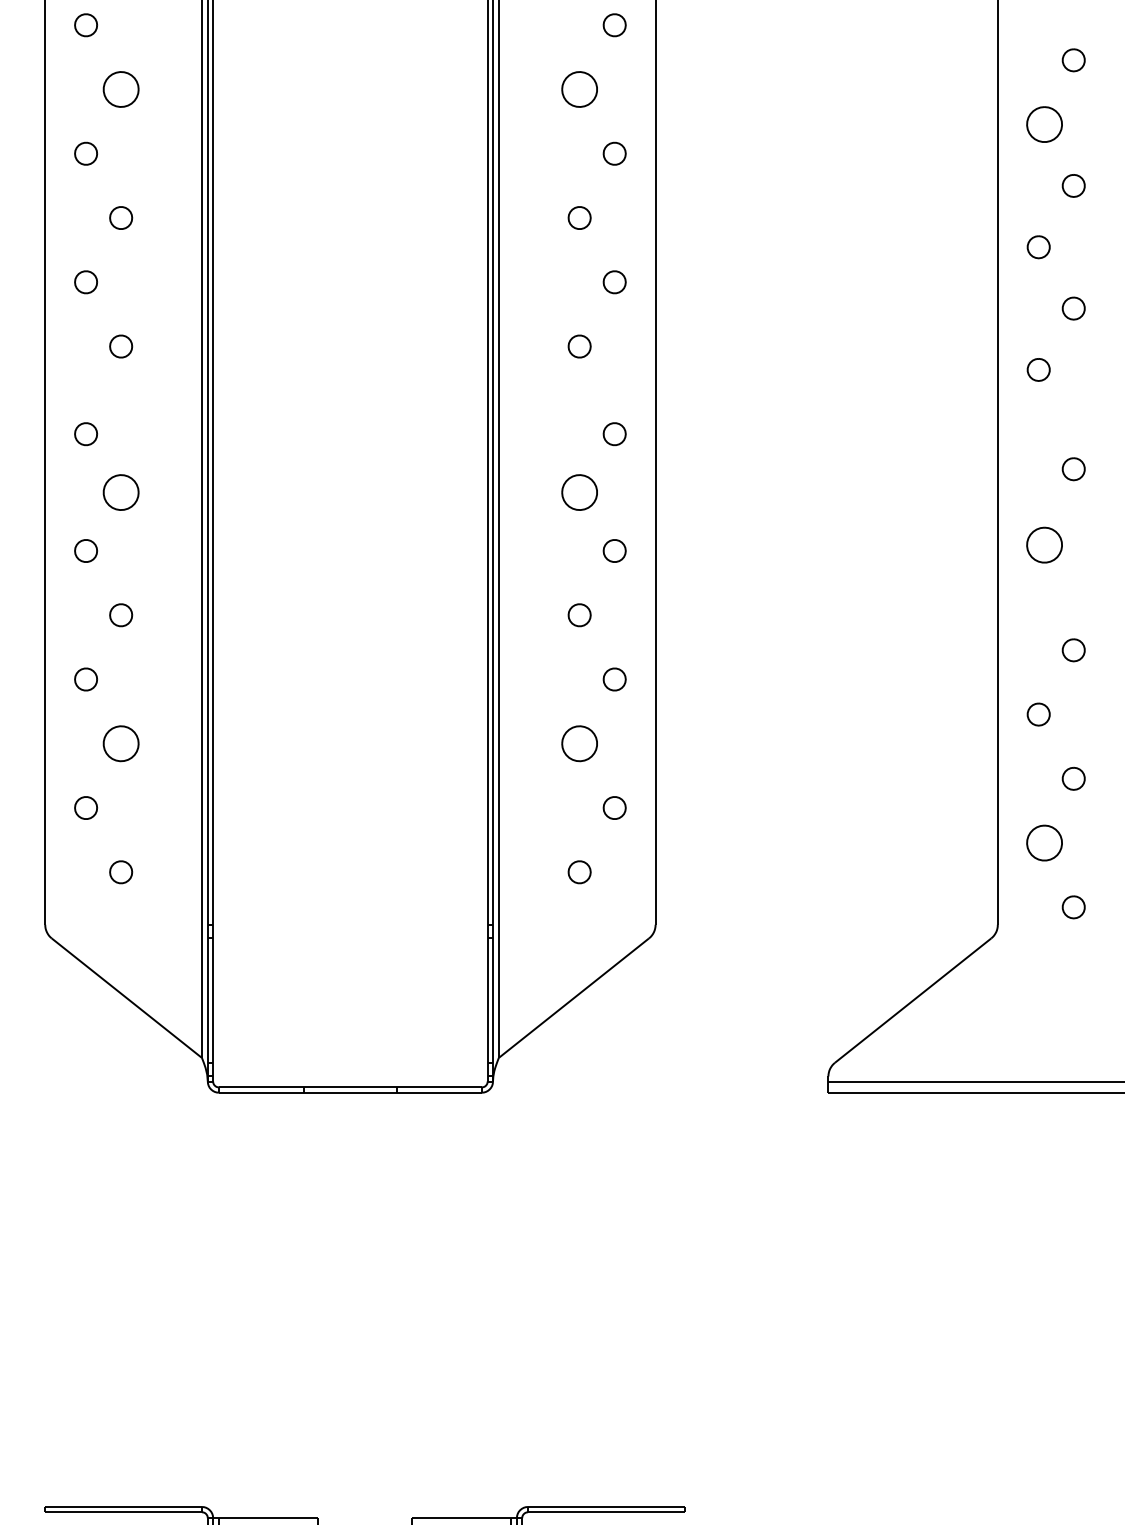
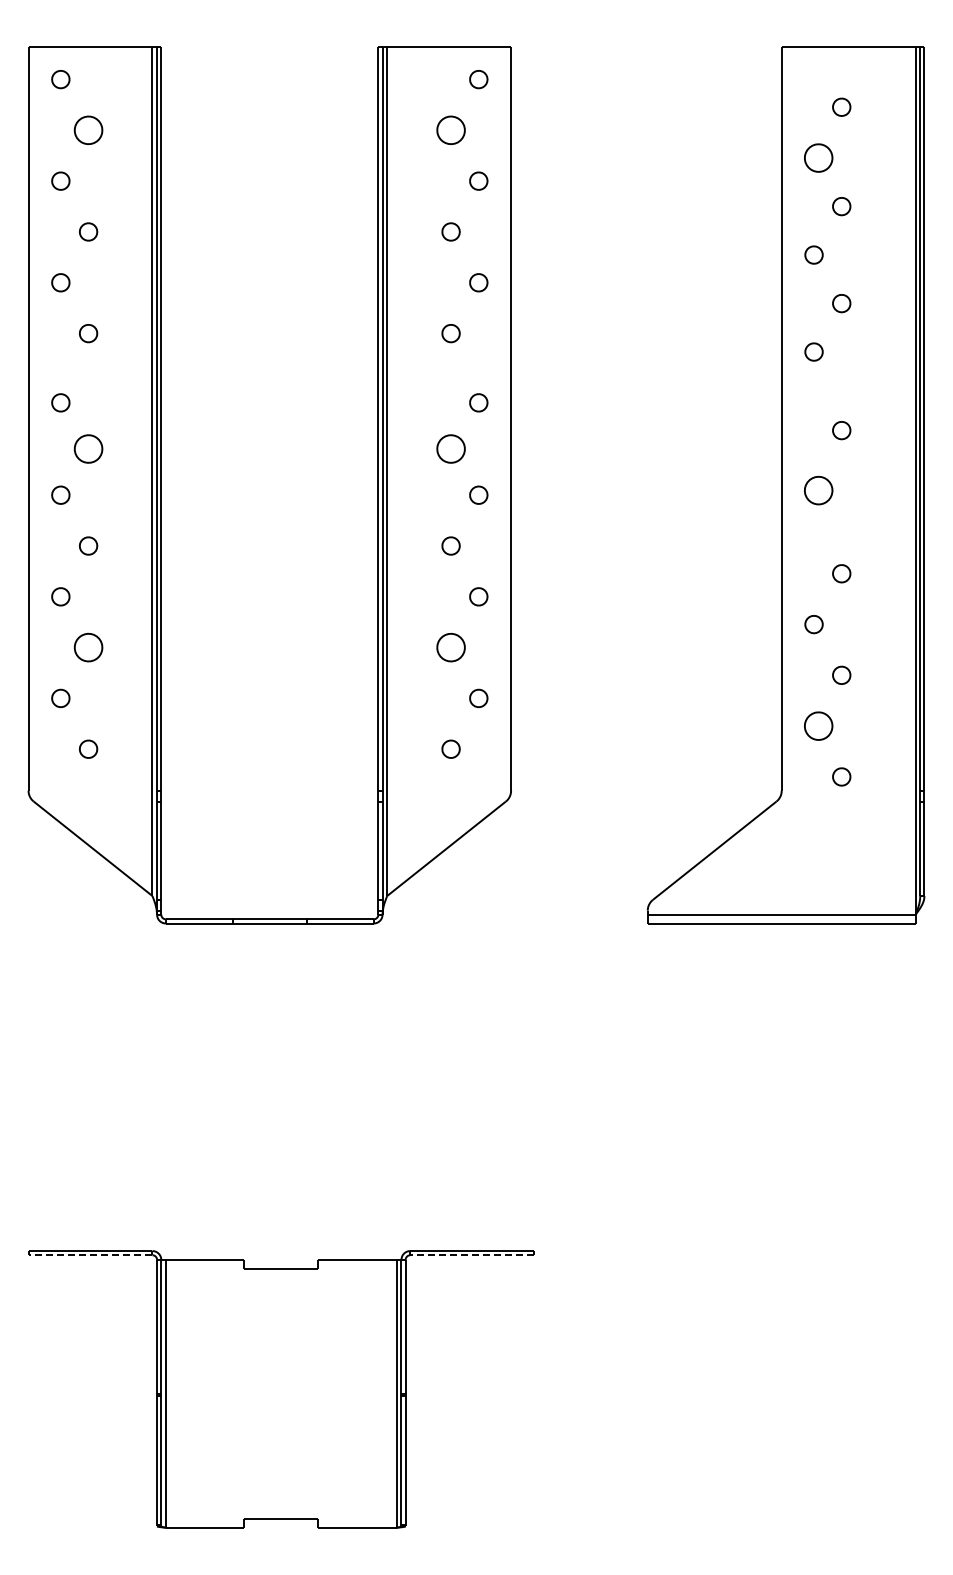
line: (123, 1512) -> (90, 1255), solid -> dashed
line: (606, 1512) -> (472, 1255), solid -> dashed

